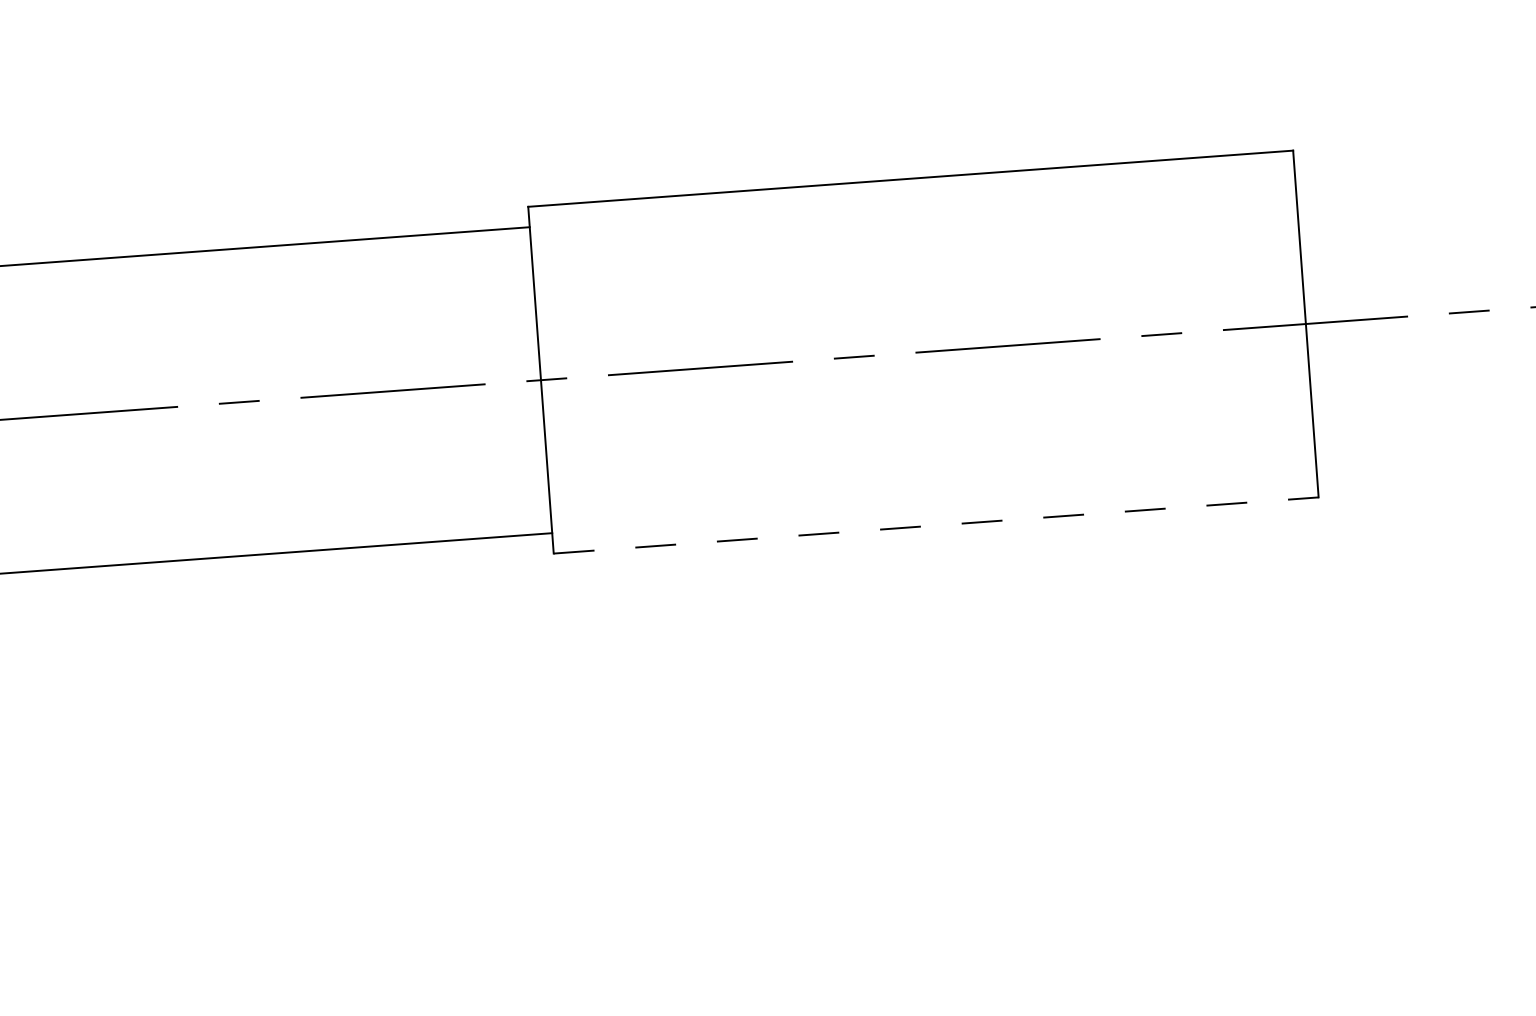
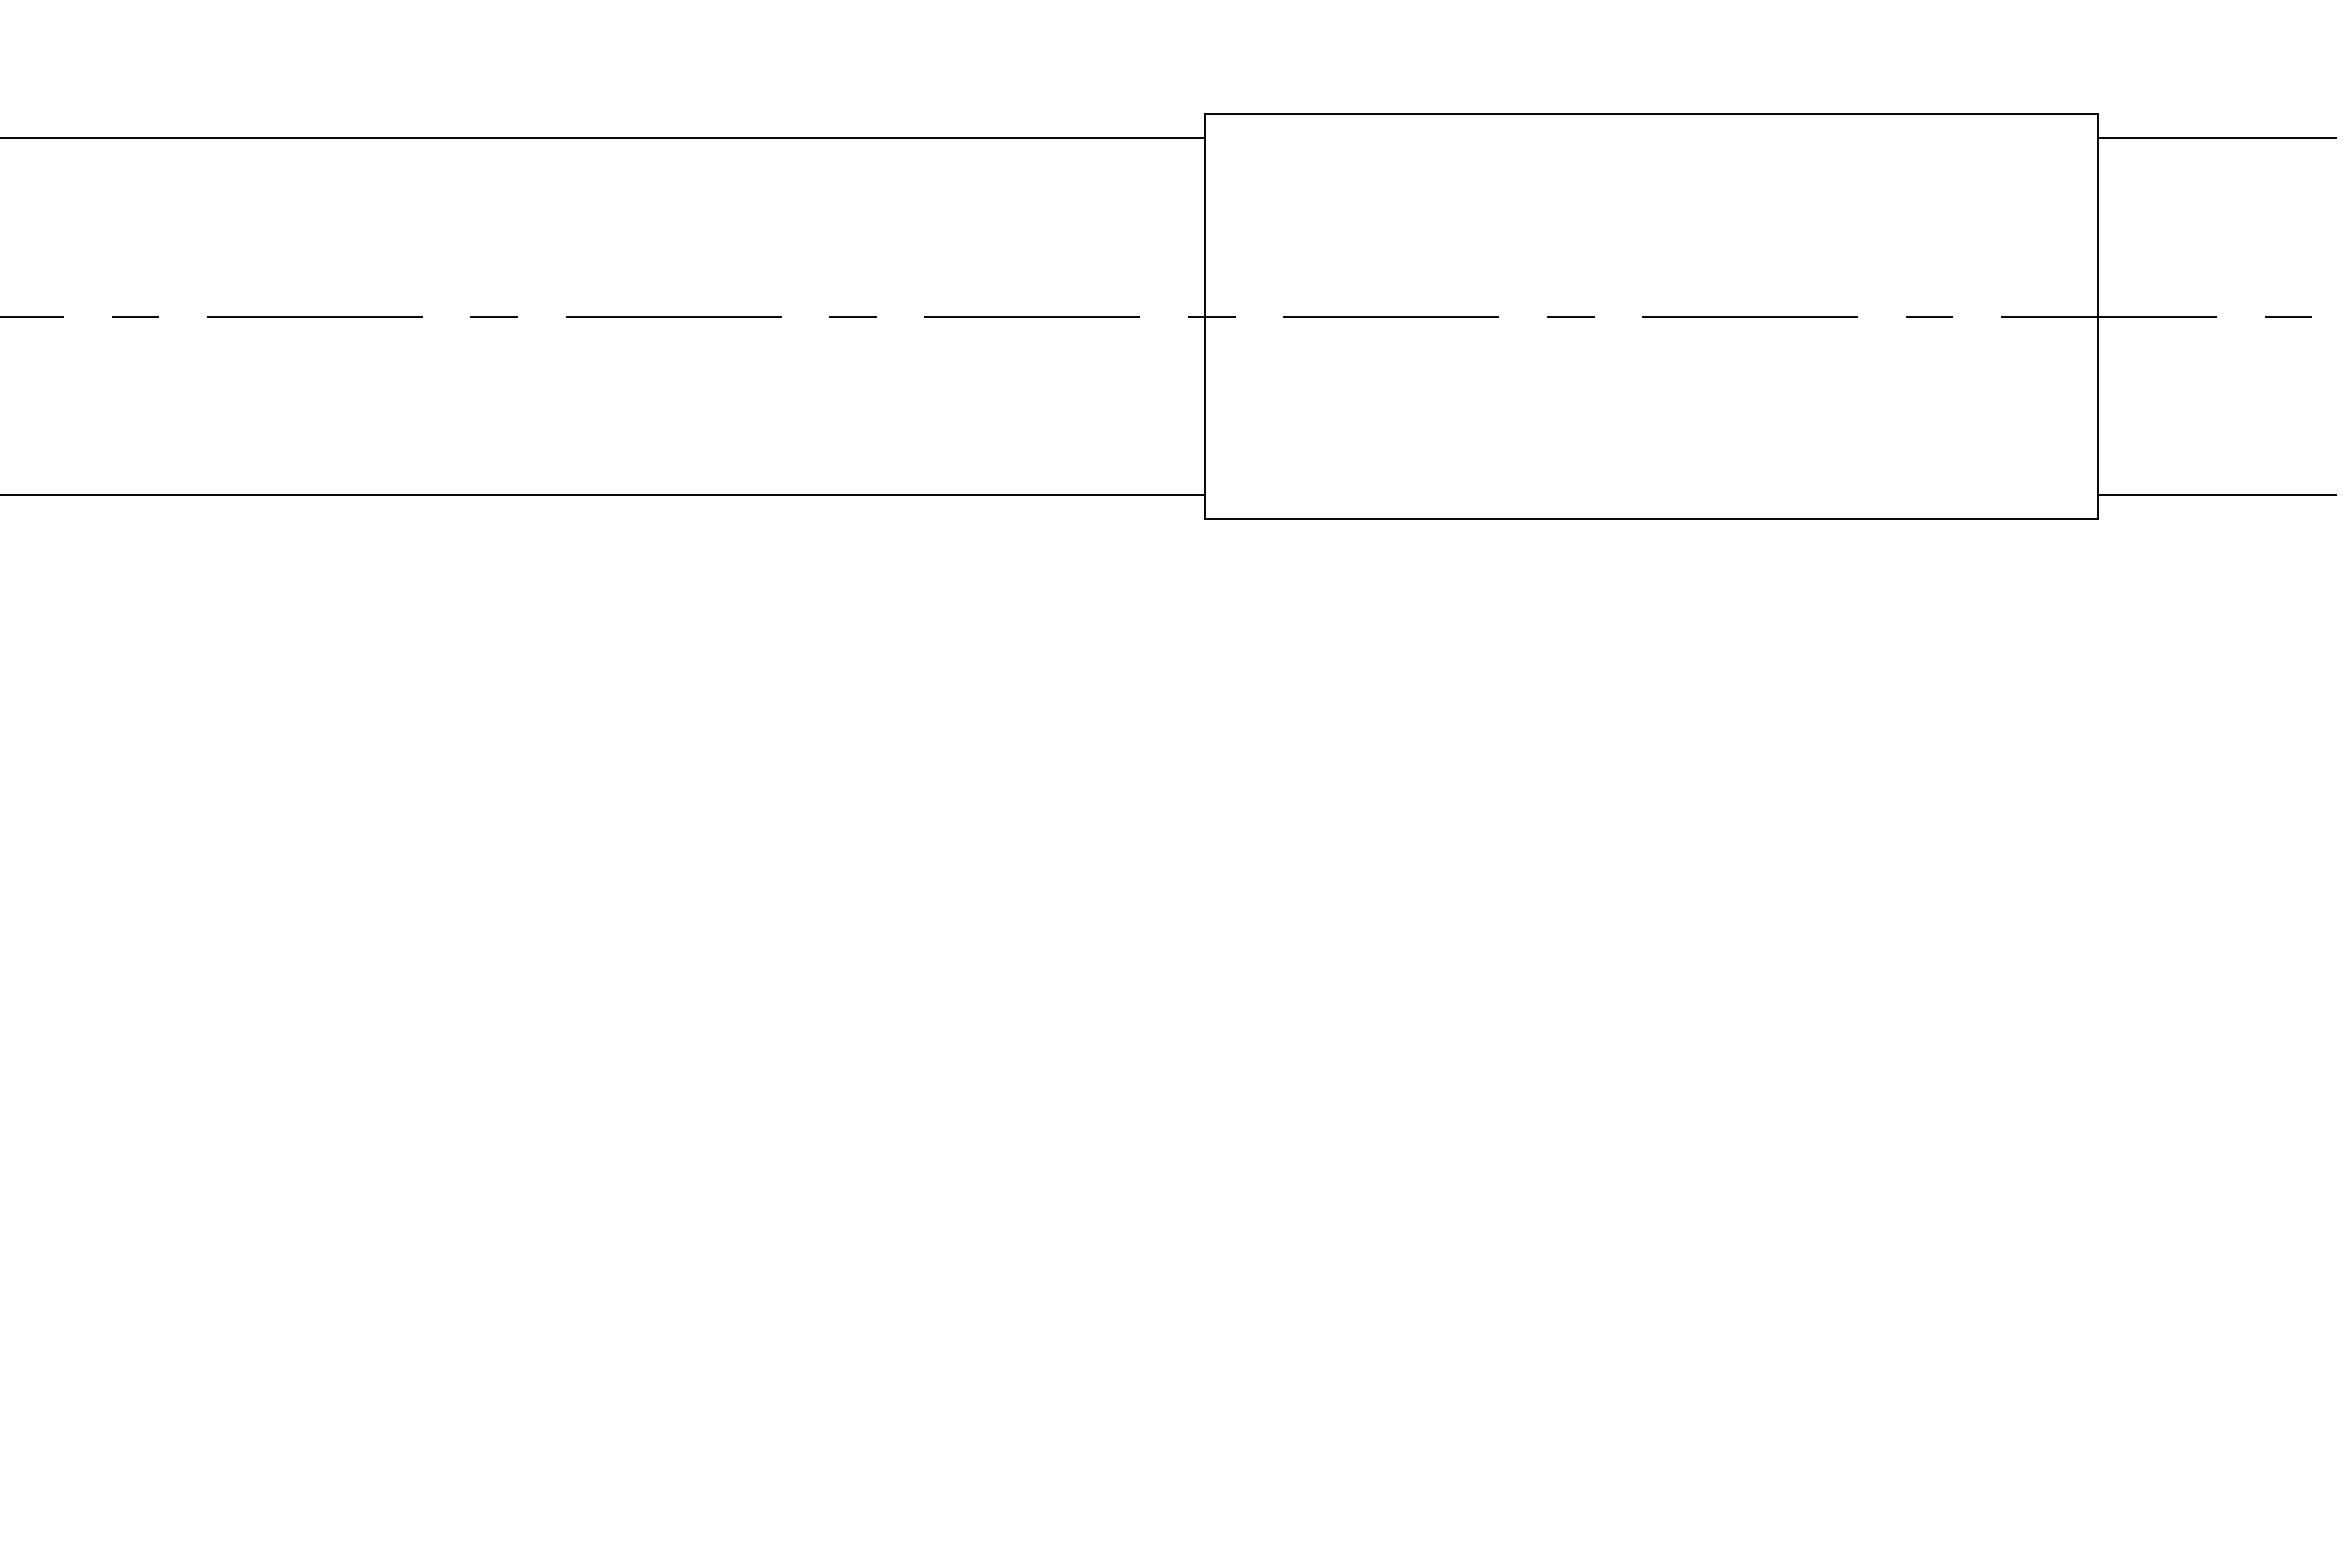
line: (1396, 163) -> (2216, 138), added
line: (1418, 469) -> (2216, 495), added
line: (936, 525) -> (1651, 519), dashed -> solid

